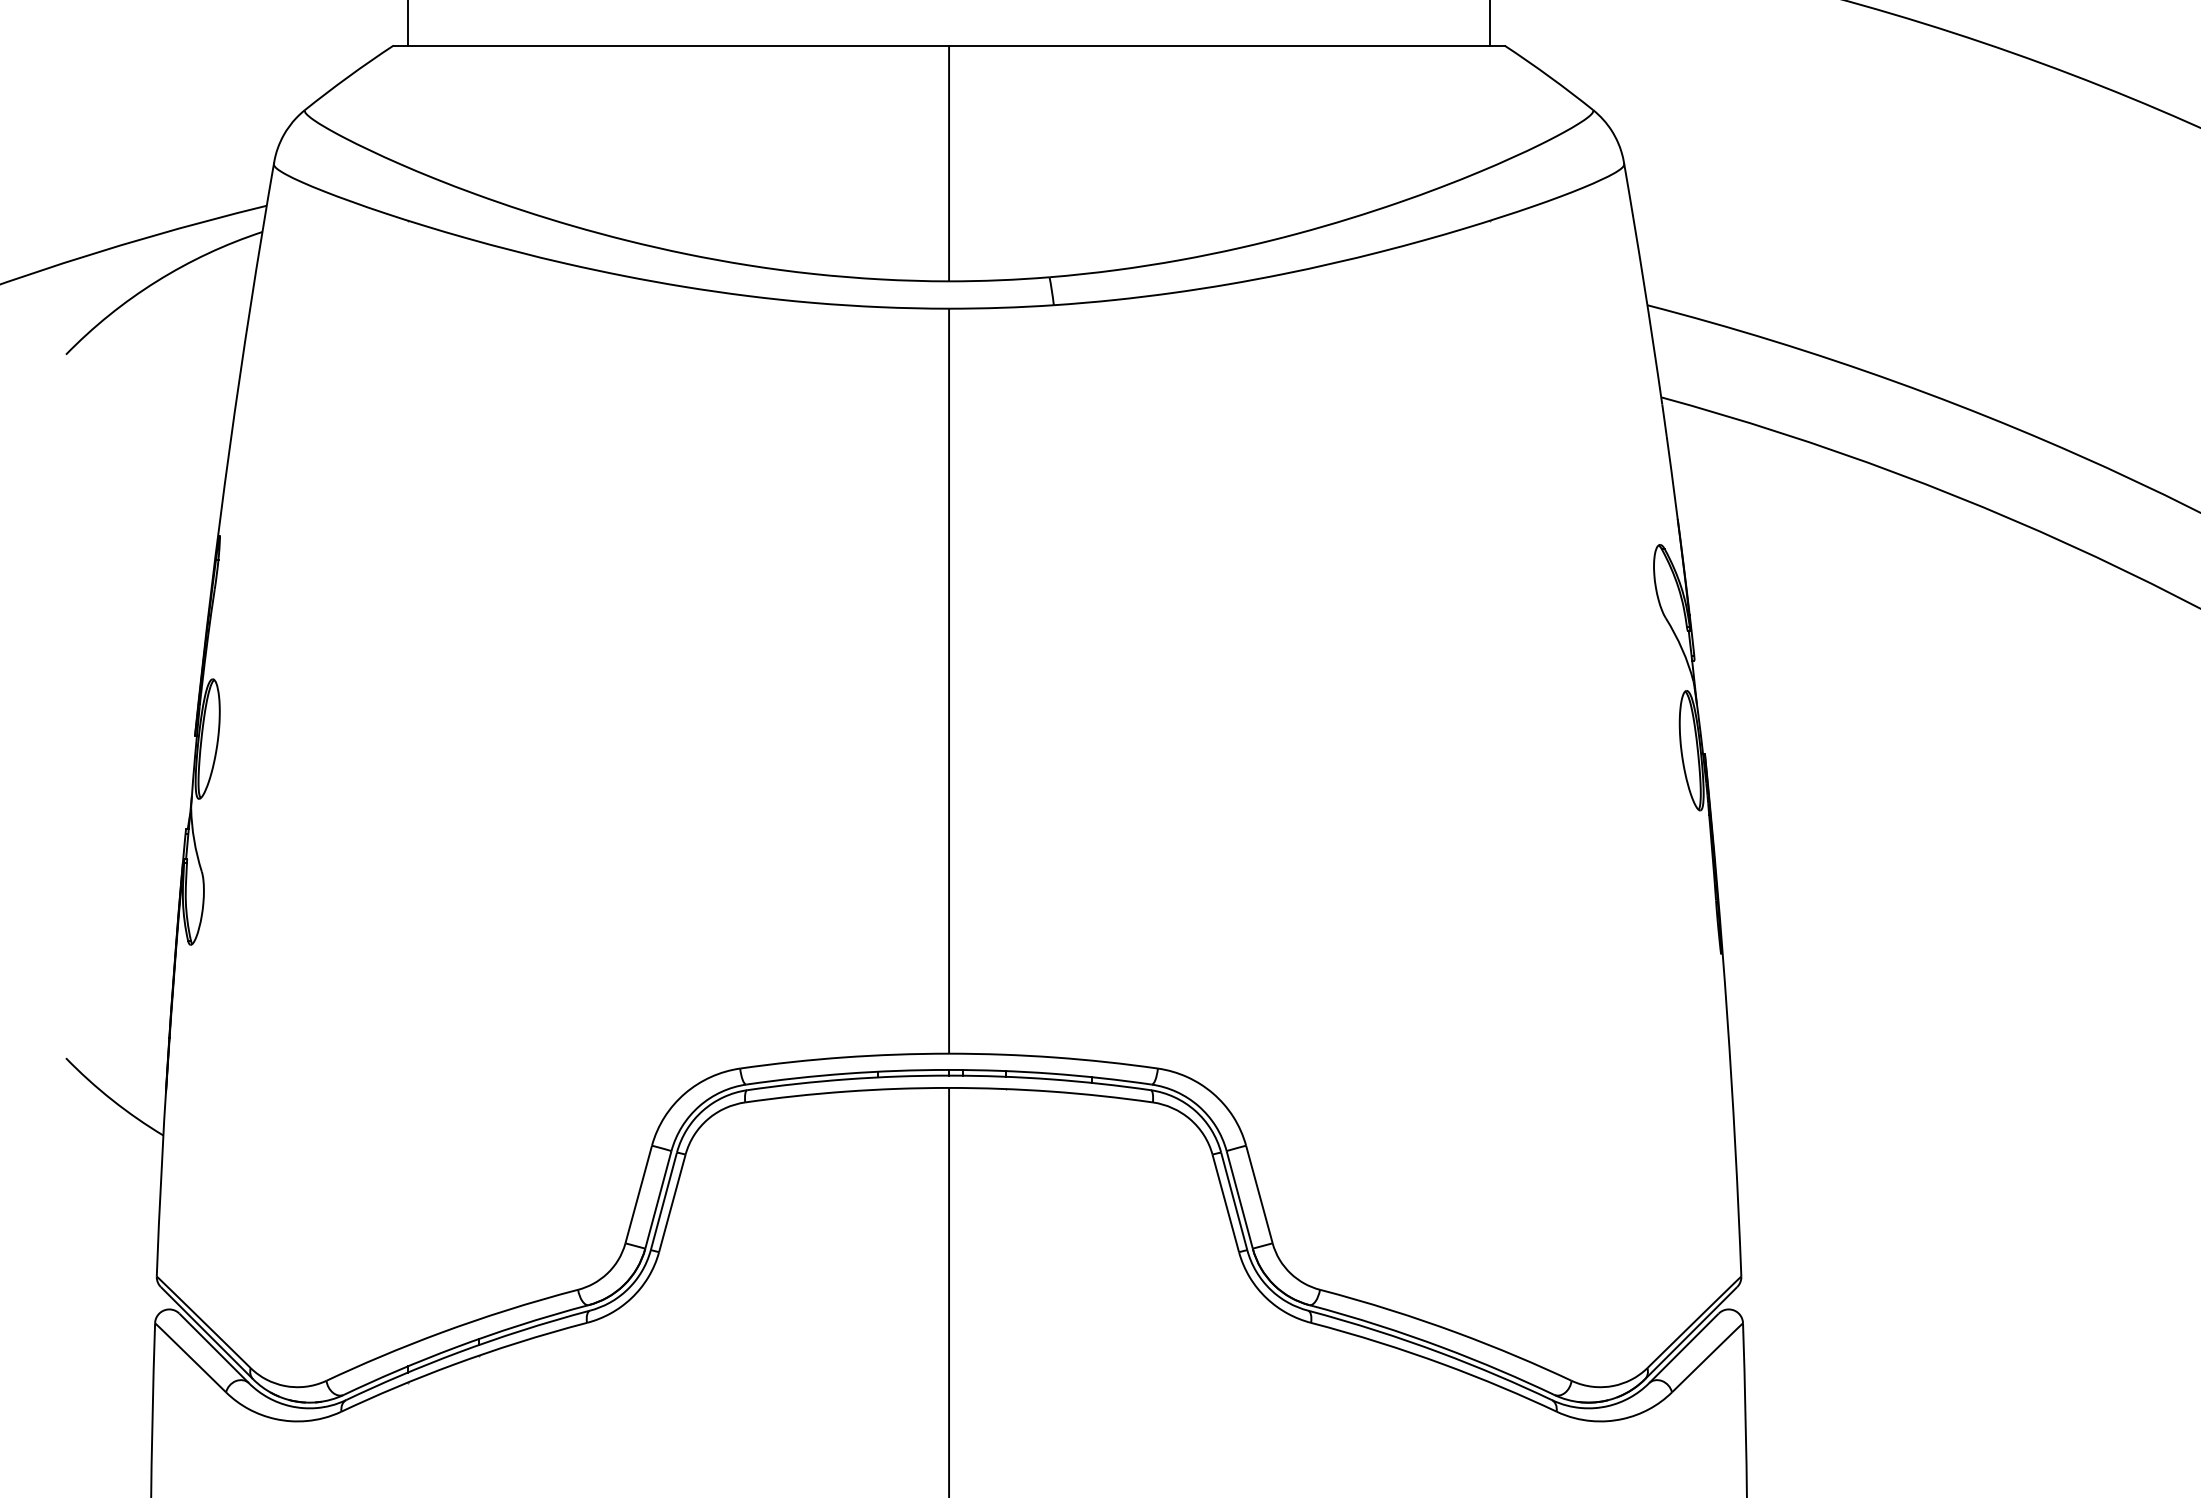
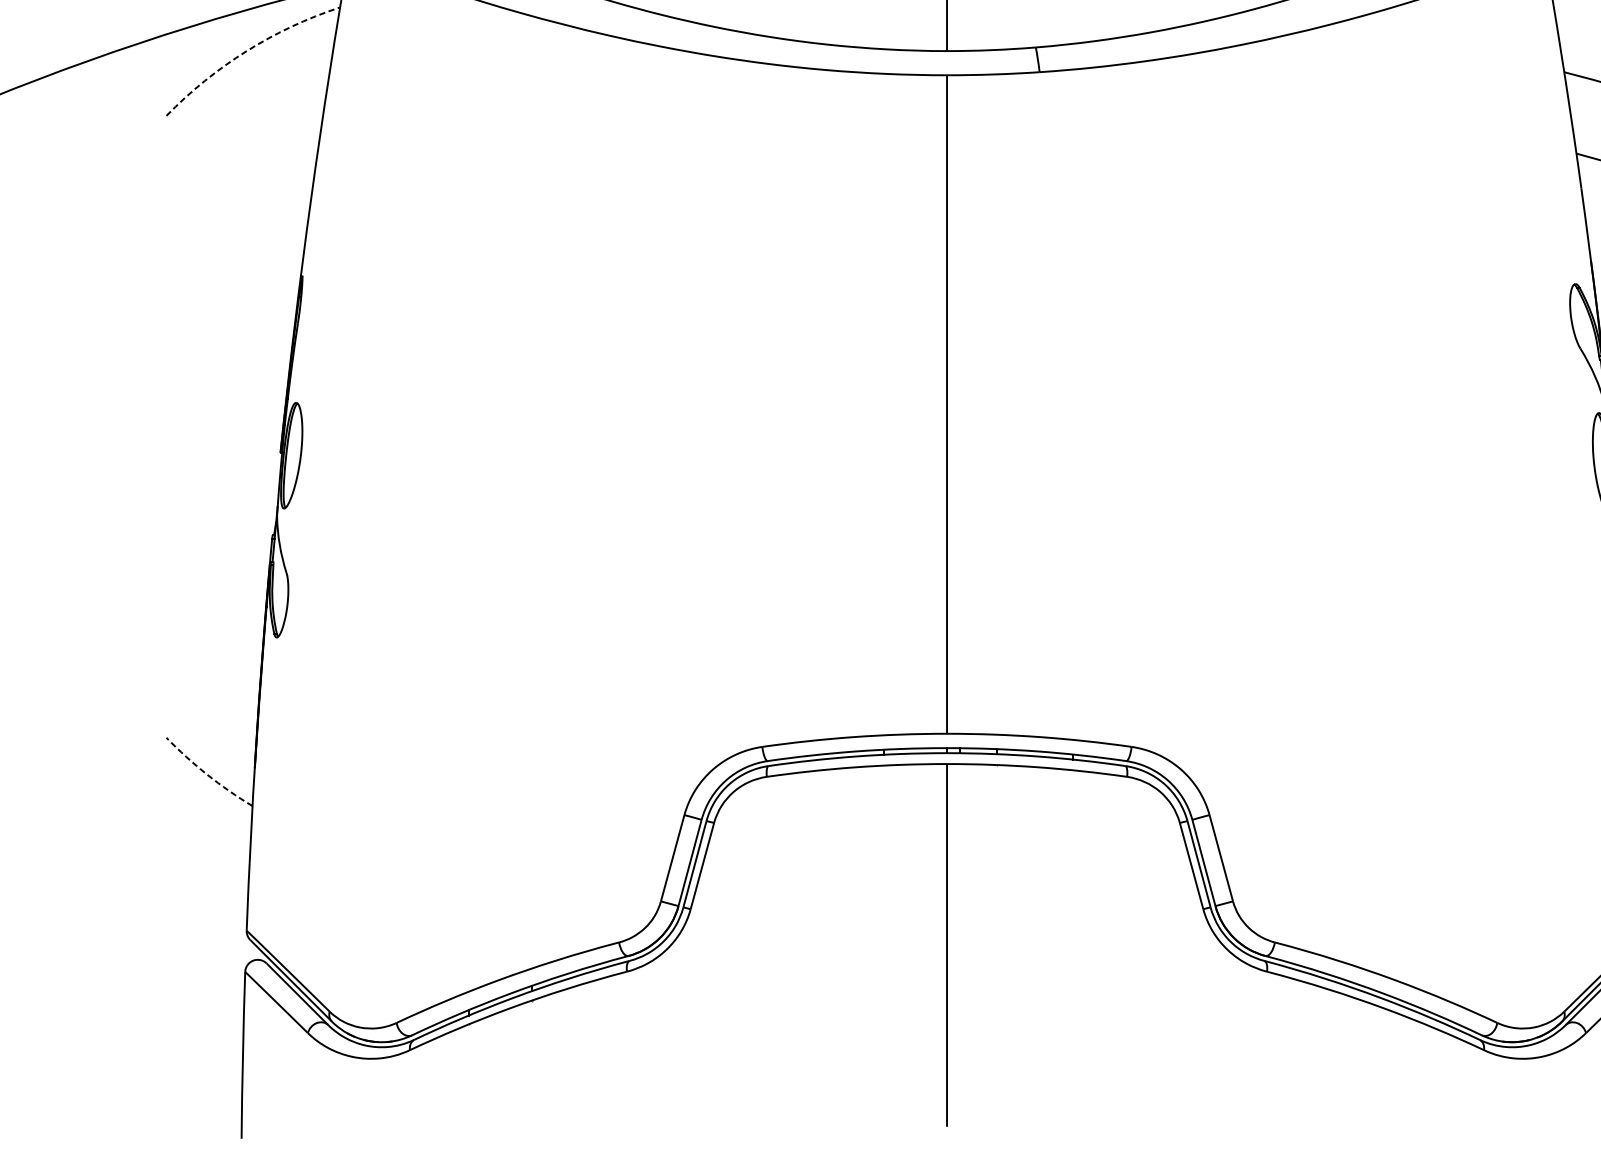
arc: (156, 281) -> (246, 51), solid -> dashed
arc: (112, 1100) -> (207, 775), solid -> dashed

